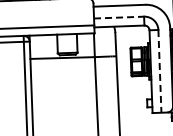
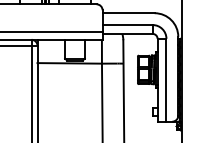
line: (119, 18) -> (128, 25), dashed -> solid
line: (159, 71) -> (166, 80), dashed -> solid

